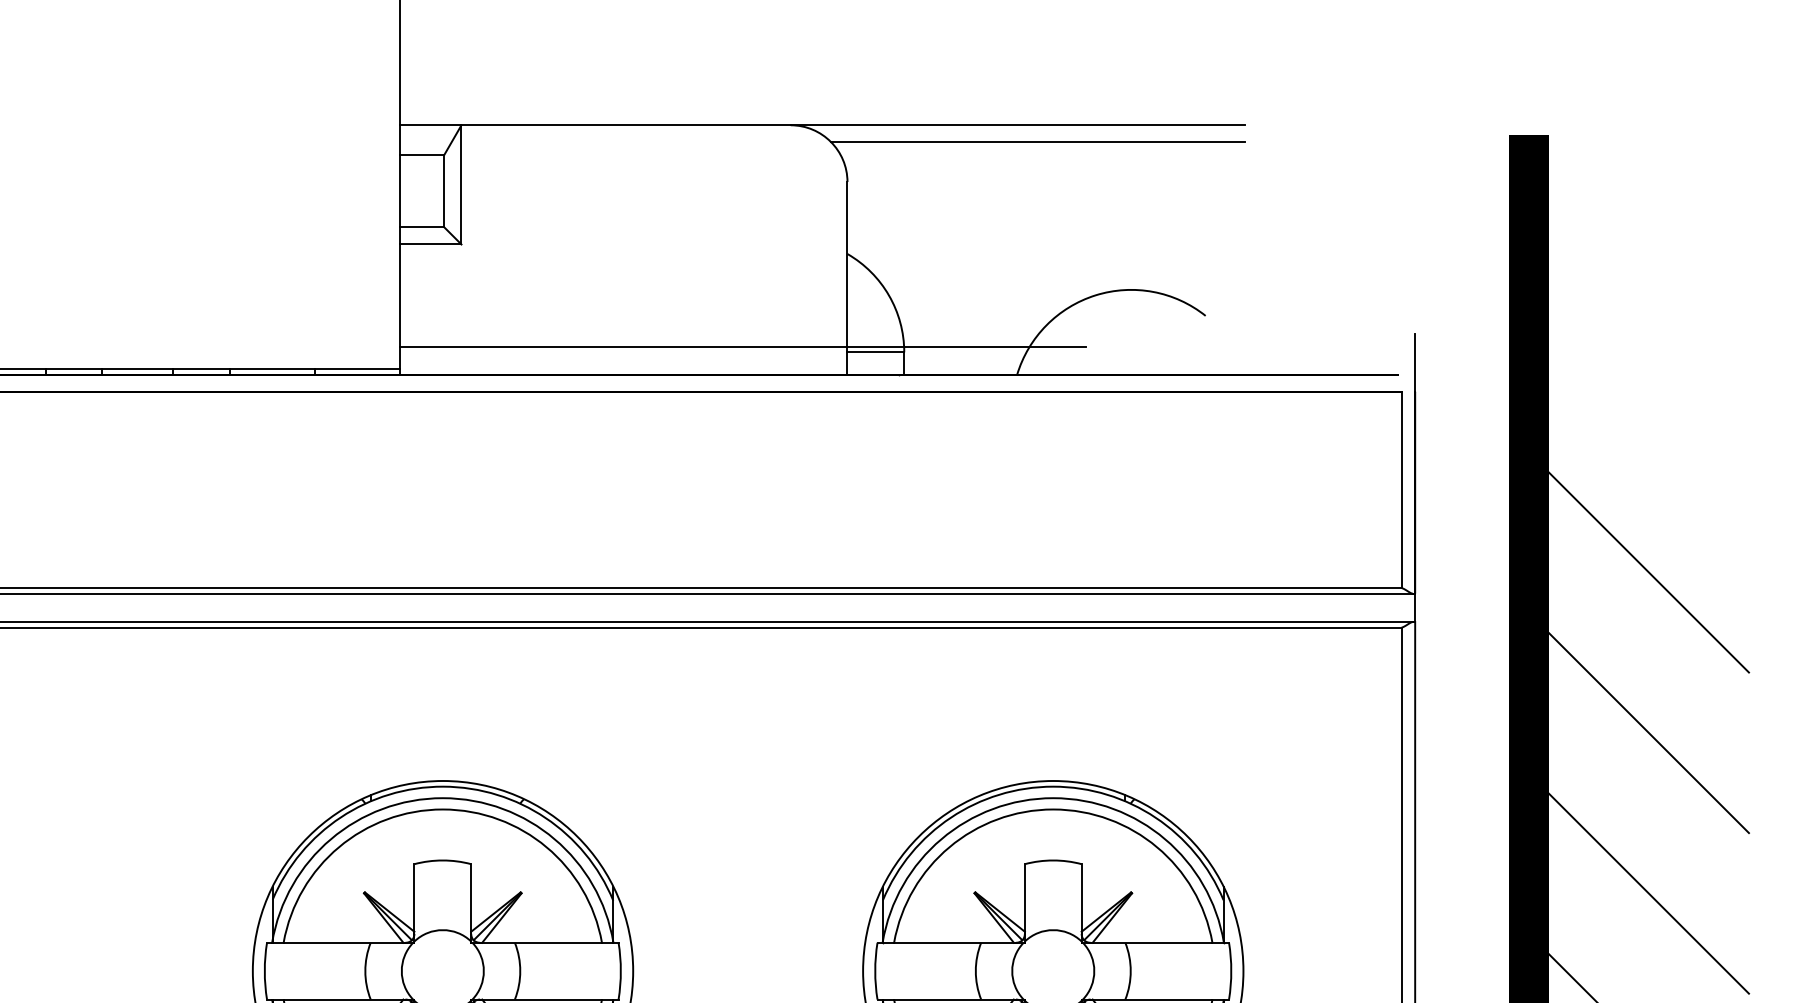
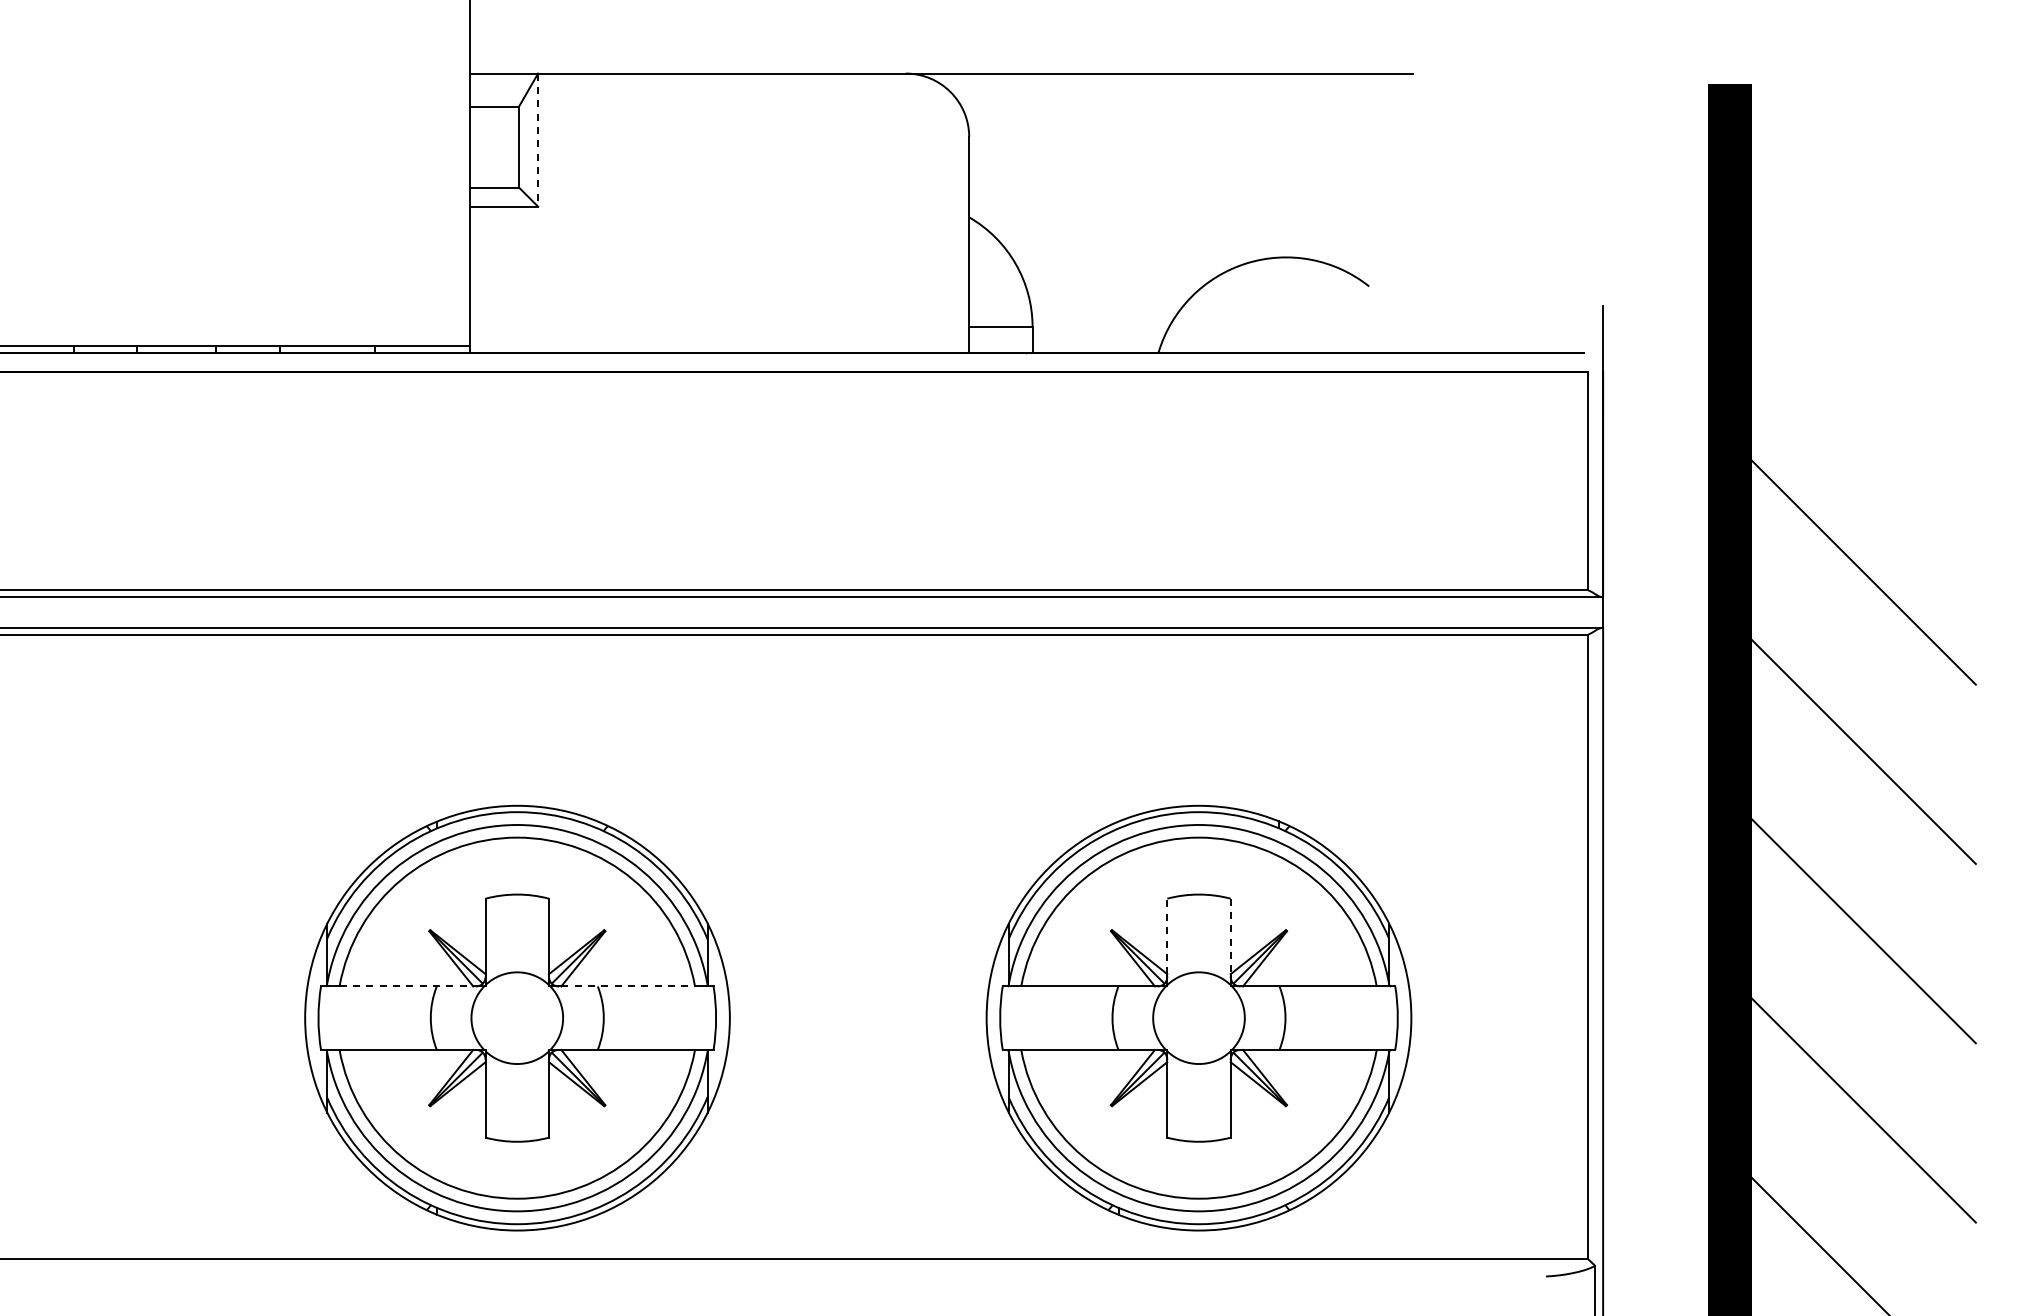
line: (1037, 142) -> (1181, 92), removed
line: (461, 185) -> (538, 140), solid -> dashed
line: (742, 346) -> (852, 320), removed
line: (1025, 898) -> (1167, 936), solid -> dashed
line: (1081, 898) -> (1230, 936), solid -> dashed
line: (343, 942) -> (406, 986), solid -> dashed
line: (542, 942) -> (628, 986), solid -> dashed

